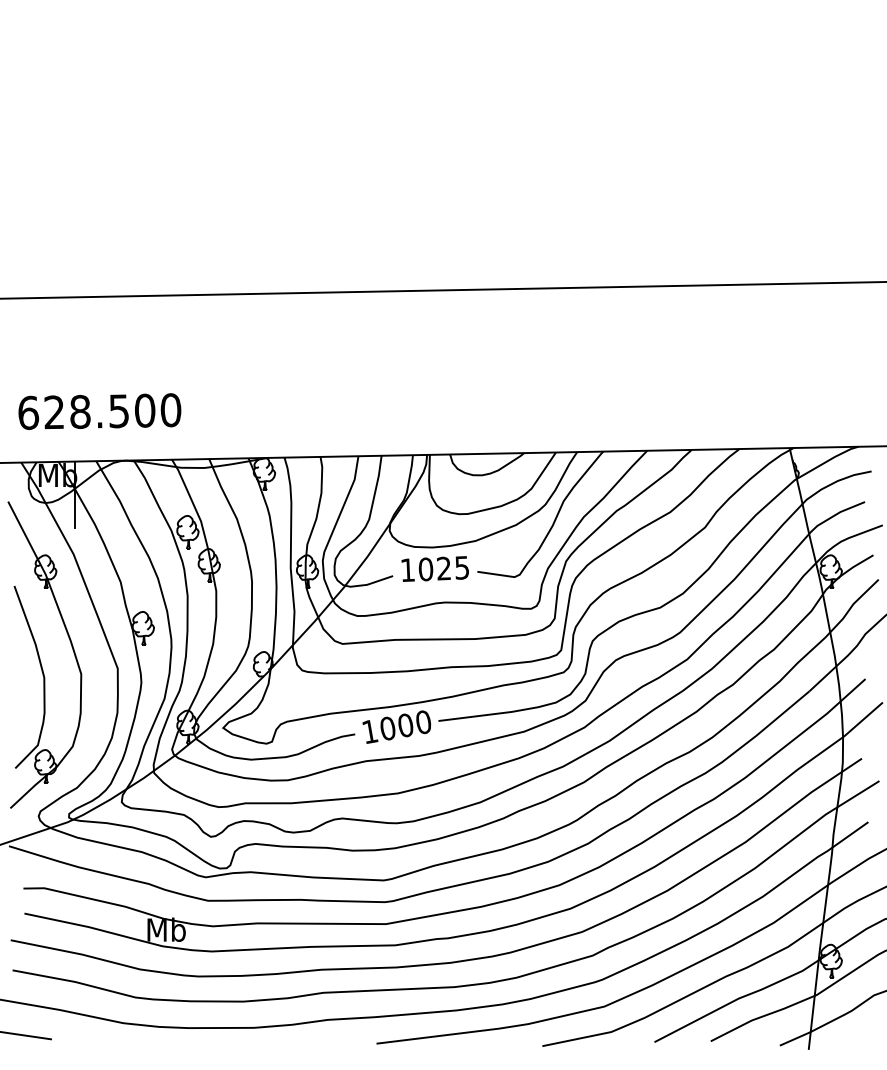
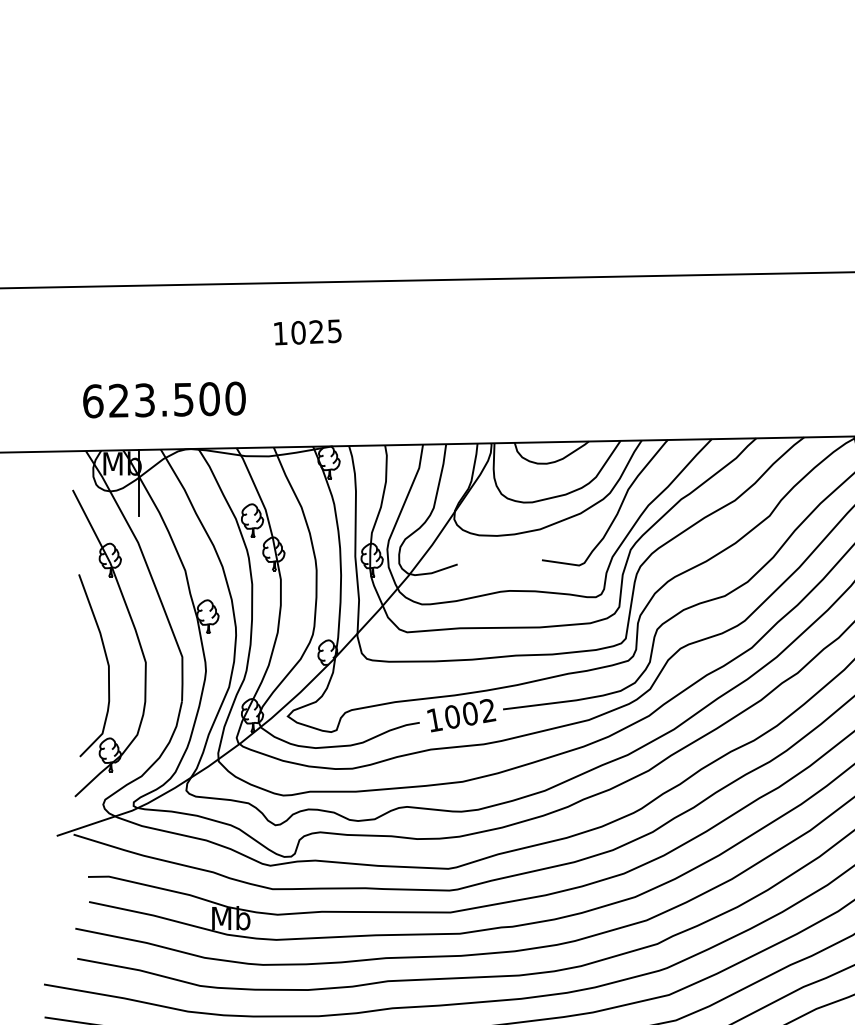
text: (80, 412) -> (145, 400), 628.500 -> 623.500
text: (434, 568) -> (307, 331), moved
text: (423, 722) -> (488, 710), 1000 -> 1002

